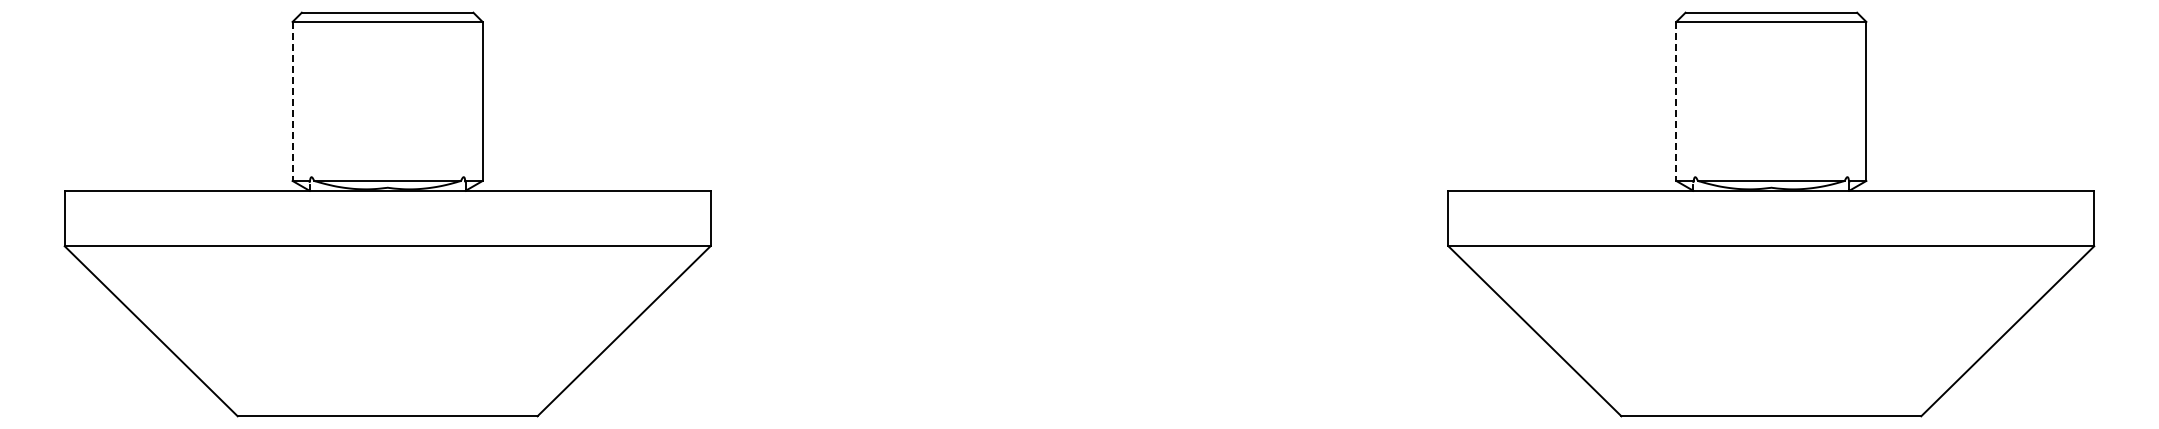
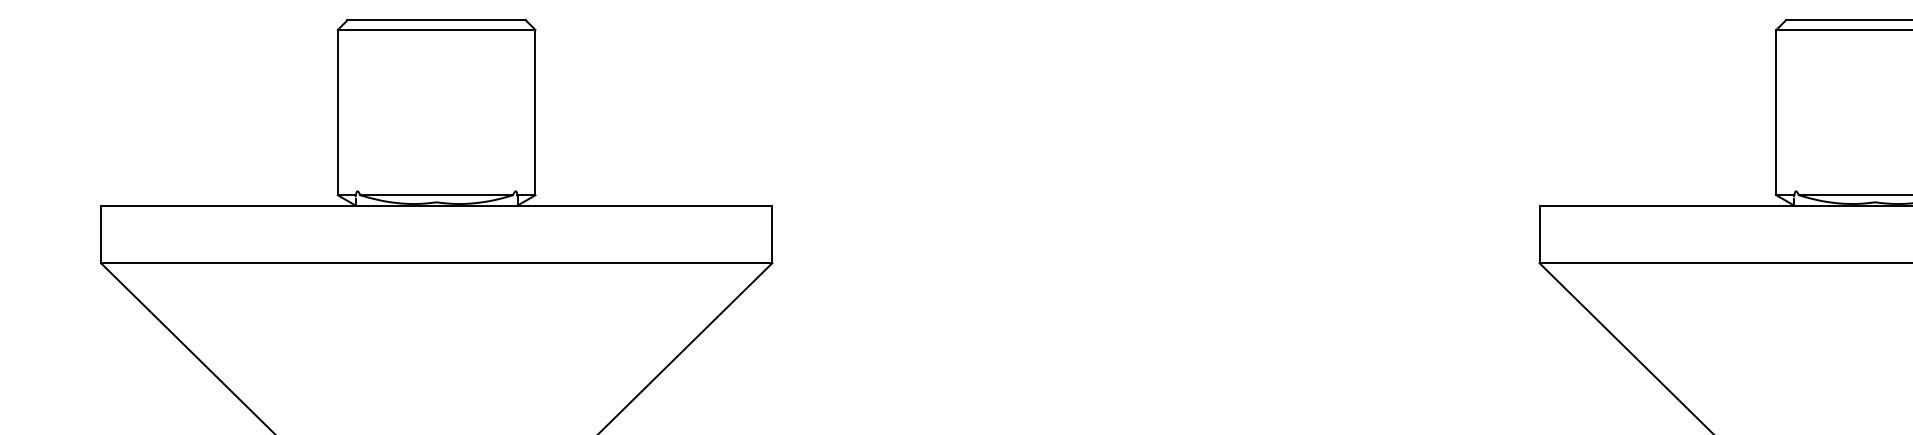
line: (292, 101) -> (337, 112), dashed -> solid
line: (1676, 101) -> (1776, 112), dashed -> solid

